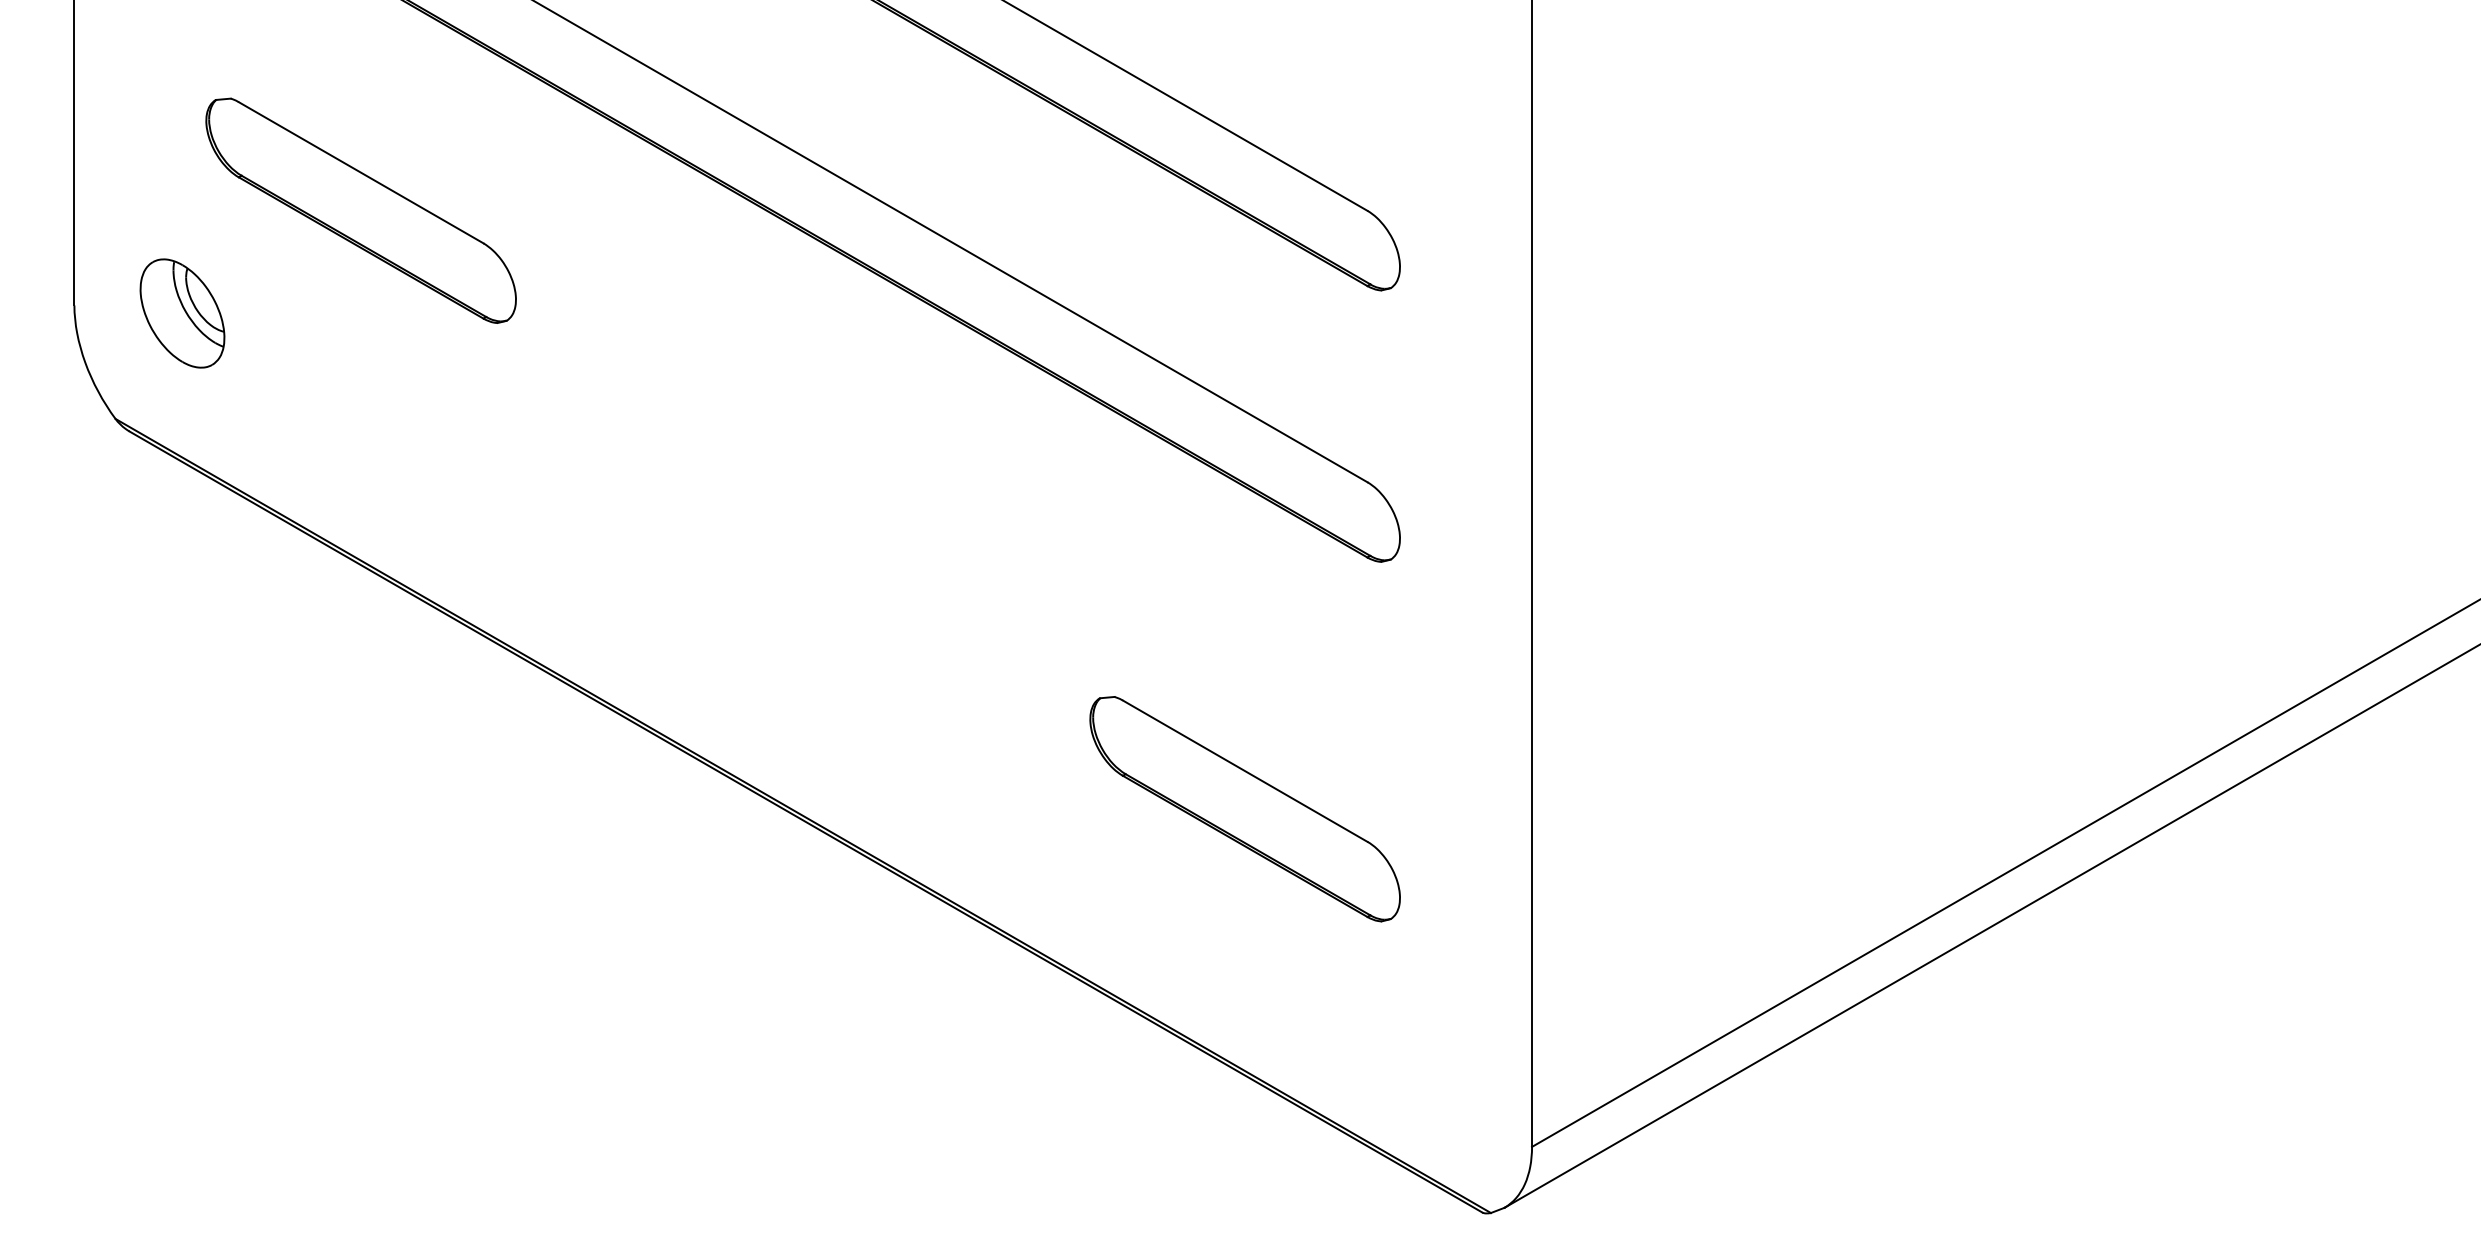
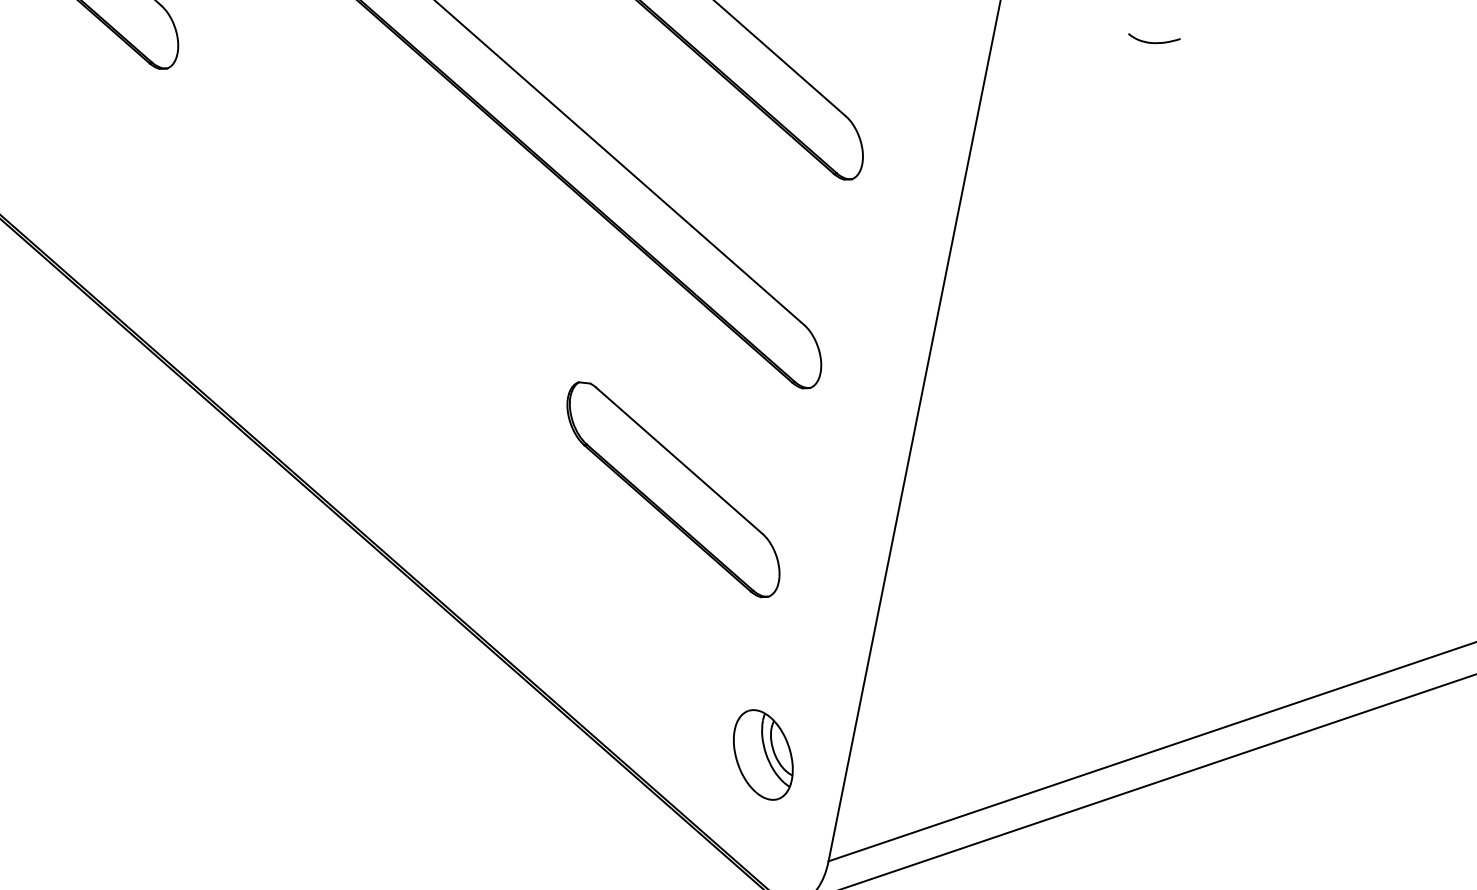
curve: (1733, 41) -> (1153, 42), added
part: (1244, 809) -> (672, 490), moved
part: (1423, 1030) -> (763, 755), added

